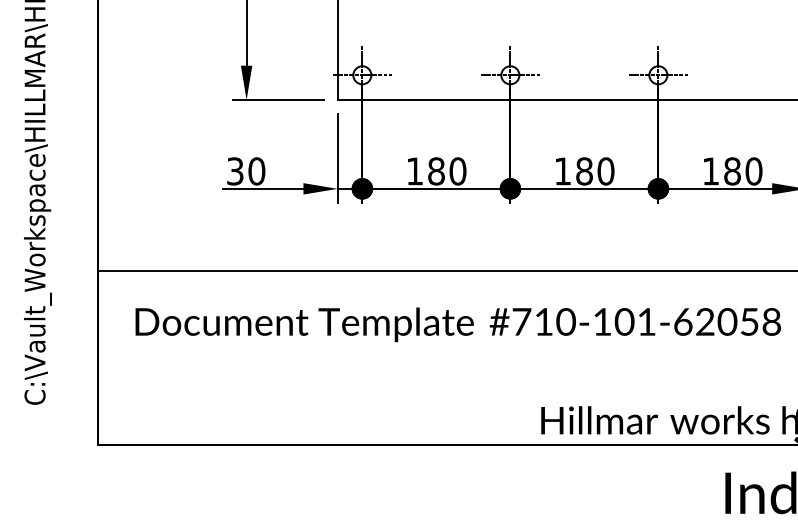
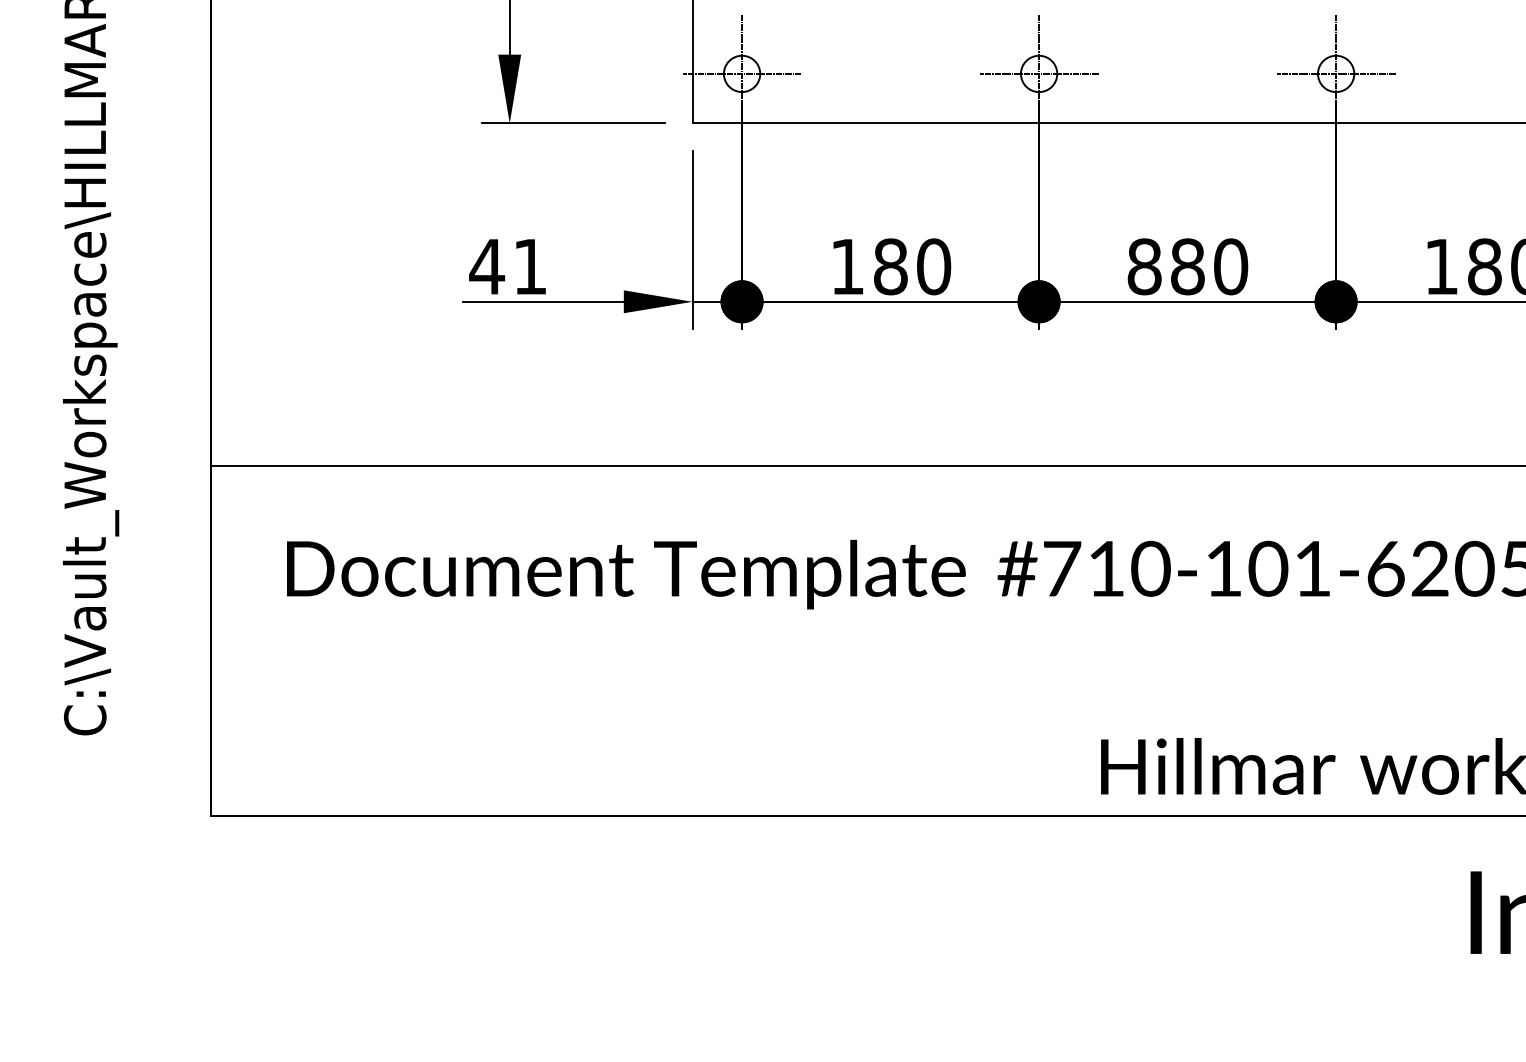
text: (245, 171) -> (507, 266), 30 -> 41
text: (562, 171) -> (1143, 266), 180 -> 880

